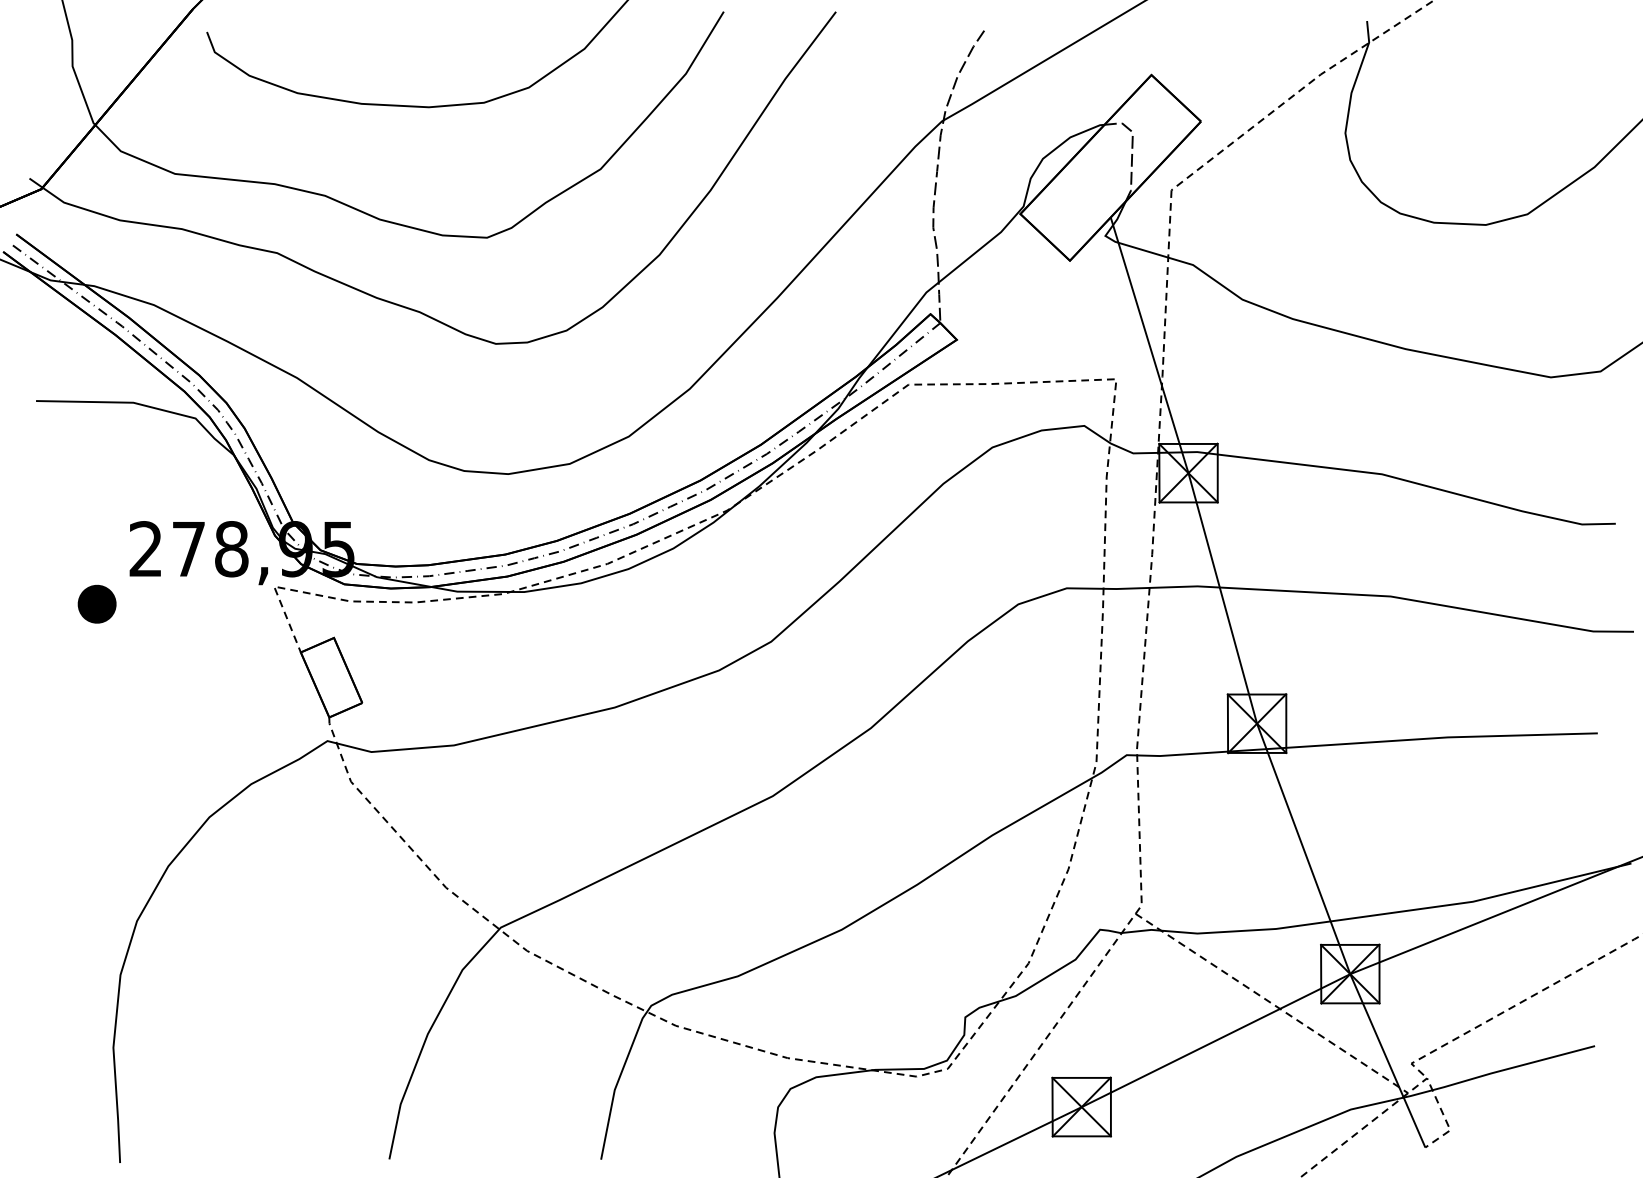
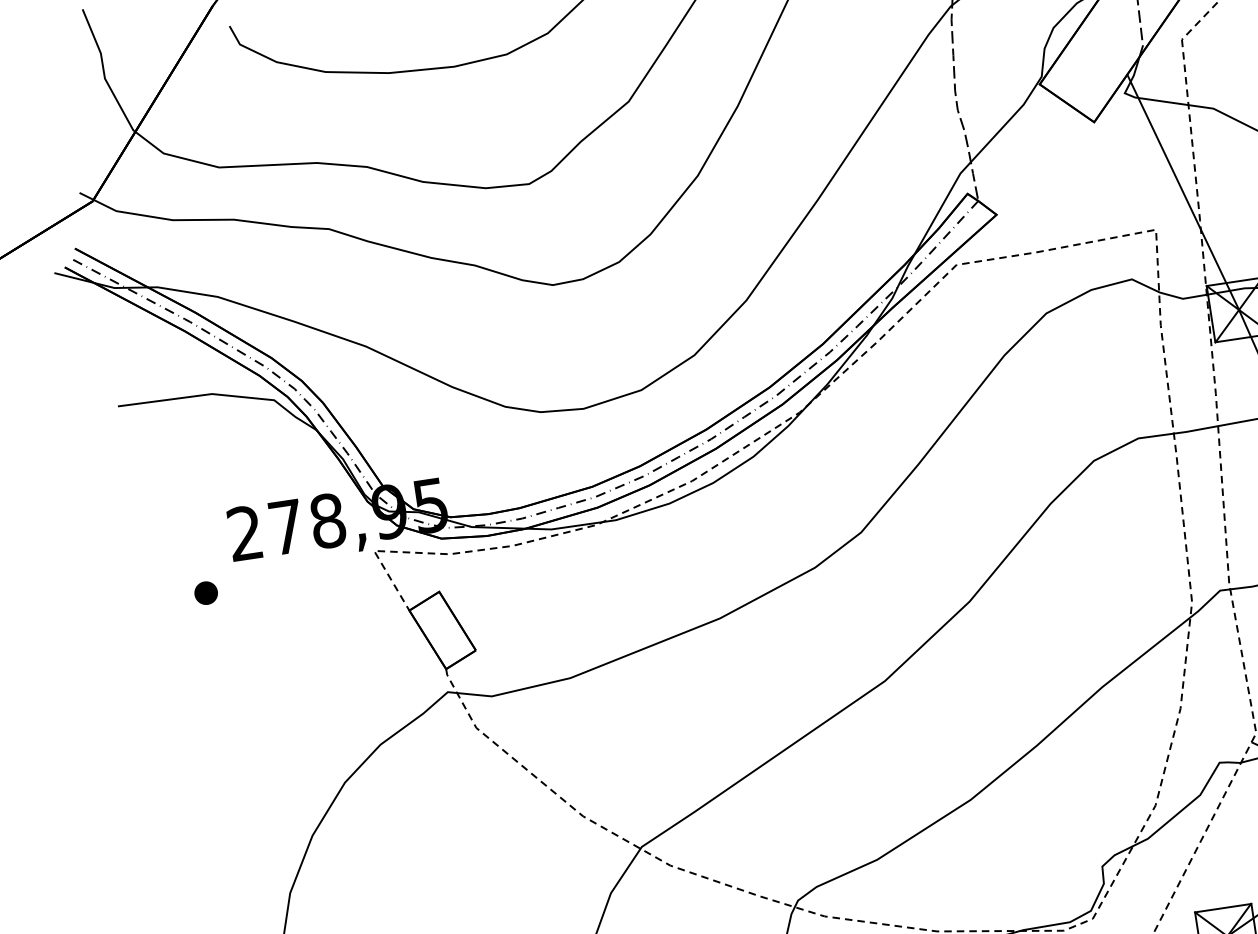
part: (97, 603) -> (206, 592), size x0.62

